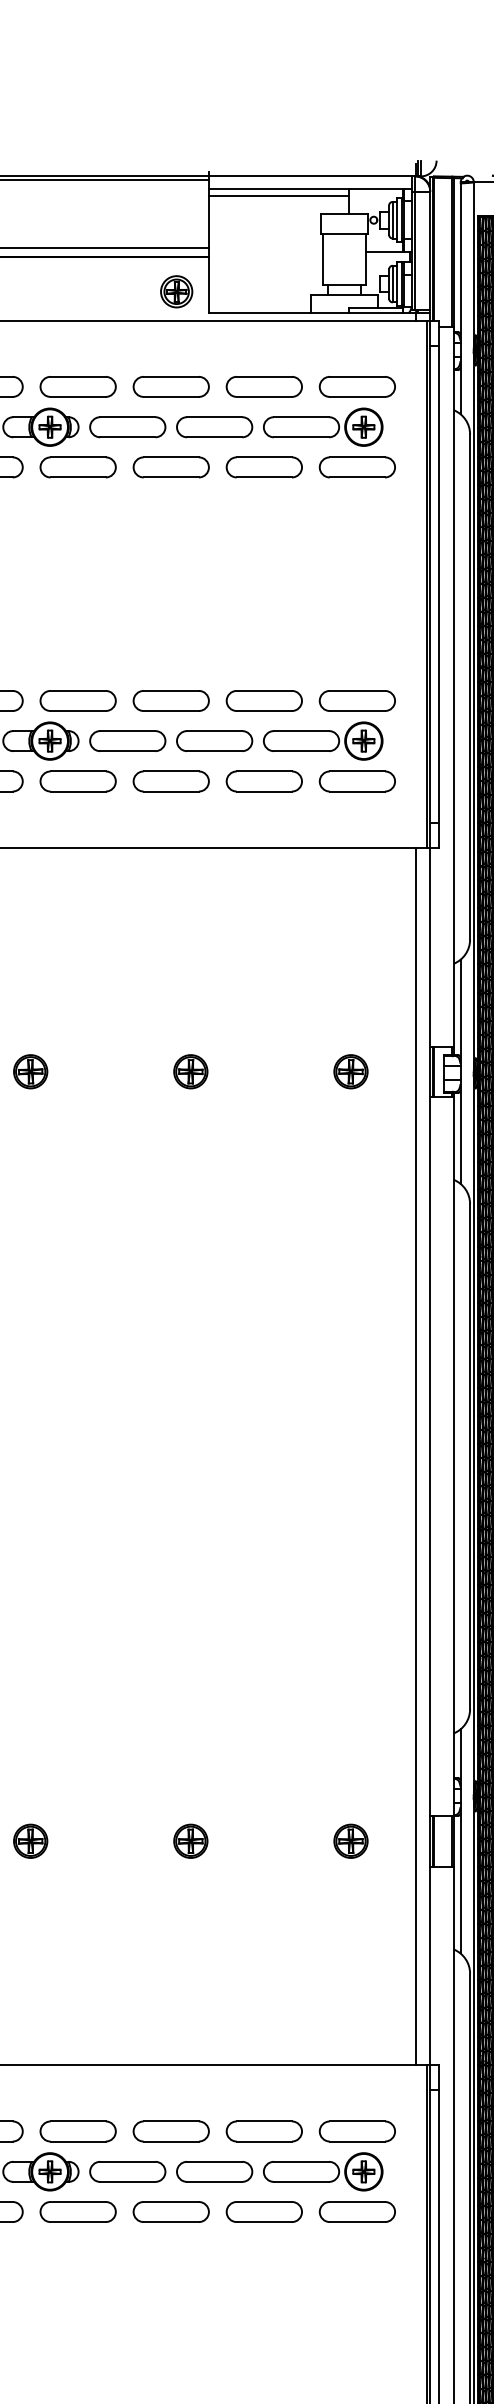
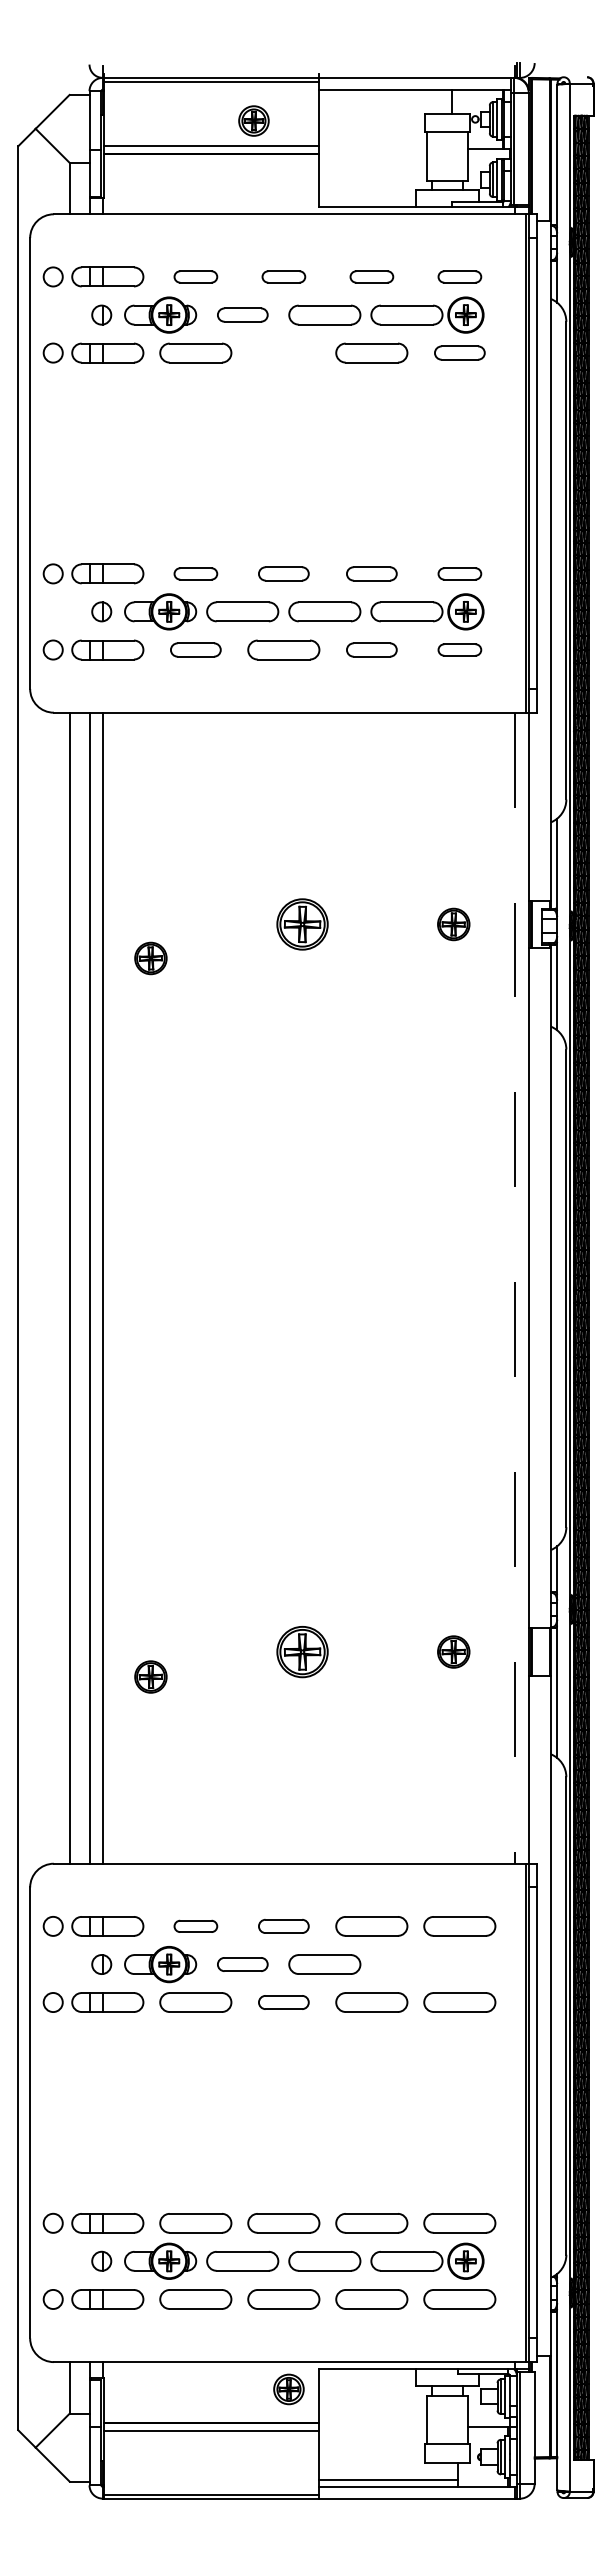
line: (278, 196) -> (385, 96), removed
part: (176, 291) -> (253, 120), moved
part: (77, 386) -> (195, 276), size x0.6
part: (170, 386) -> (283, 276), size x0.6
part: (263, 386) -> (371, 276), size x0.6
part: (357, 386) -> (459, 276), size x0.6
part: (127, 426) -> (242, 314), size x0.7
part: (170, 466) -> (283, 352), removed
part: (357, 466) -> (459, 352), size x0.7
part: (77, 700) -> (195, 573), size x0.6
part: (170, 700) -> (283, 573), size x0.7
part: (263, 700) -> (371, 573), size x0.7
part: (357, 700) -> (459, 573), size x0.6
part: (77, 780) -> (195, 649), size x0.7
part: (263, 780) -> (371, 649), size x0.7
part: (357, 780) -> (459, 649), size x0.6
part: (30, 1071) -> (150, 958), moved
part: (189, 1071) -> (301, 924), size x1.6
line: (416, 1456) -> (515, 1288), solid -> dashed
part: (30, 1840) -> (150, 1676), moved
part: (189, 1840) -> (301, 1651), size x1.6
part: (77, 2131) -> (195, 1926), size x0.6
part: (170, 2131) -> (283, 1926), size x0.7
part: (127, 2171) -> (242, 1964), size x0.7
part: (323, 2171) -> (427, 1964), removed
part: (170, 2211) -> (283, 2002), size x0.7

